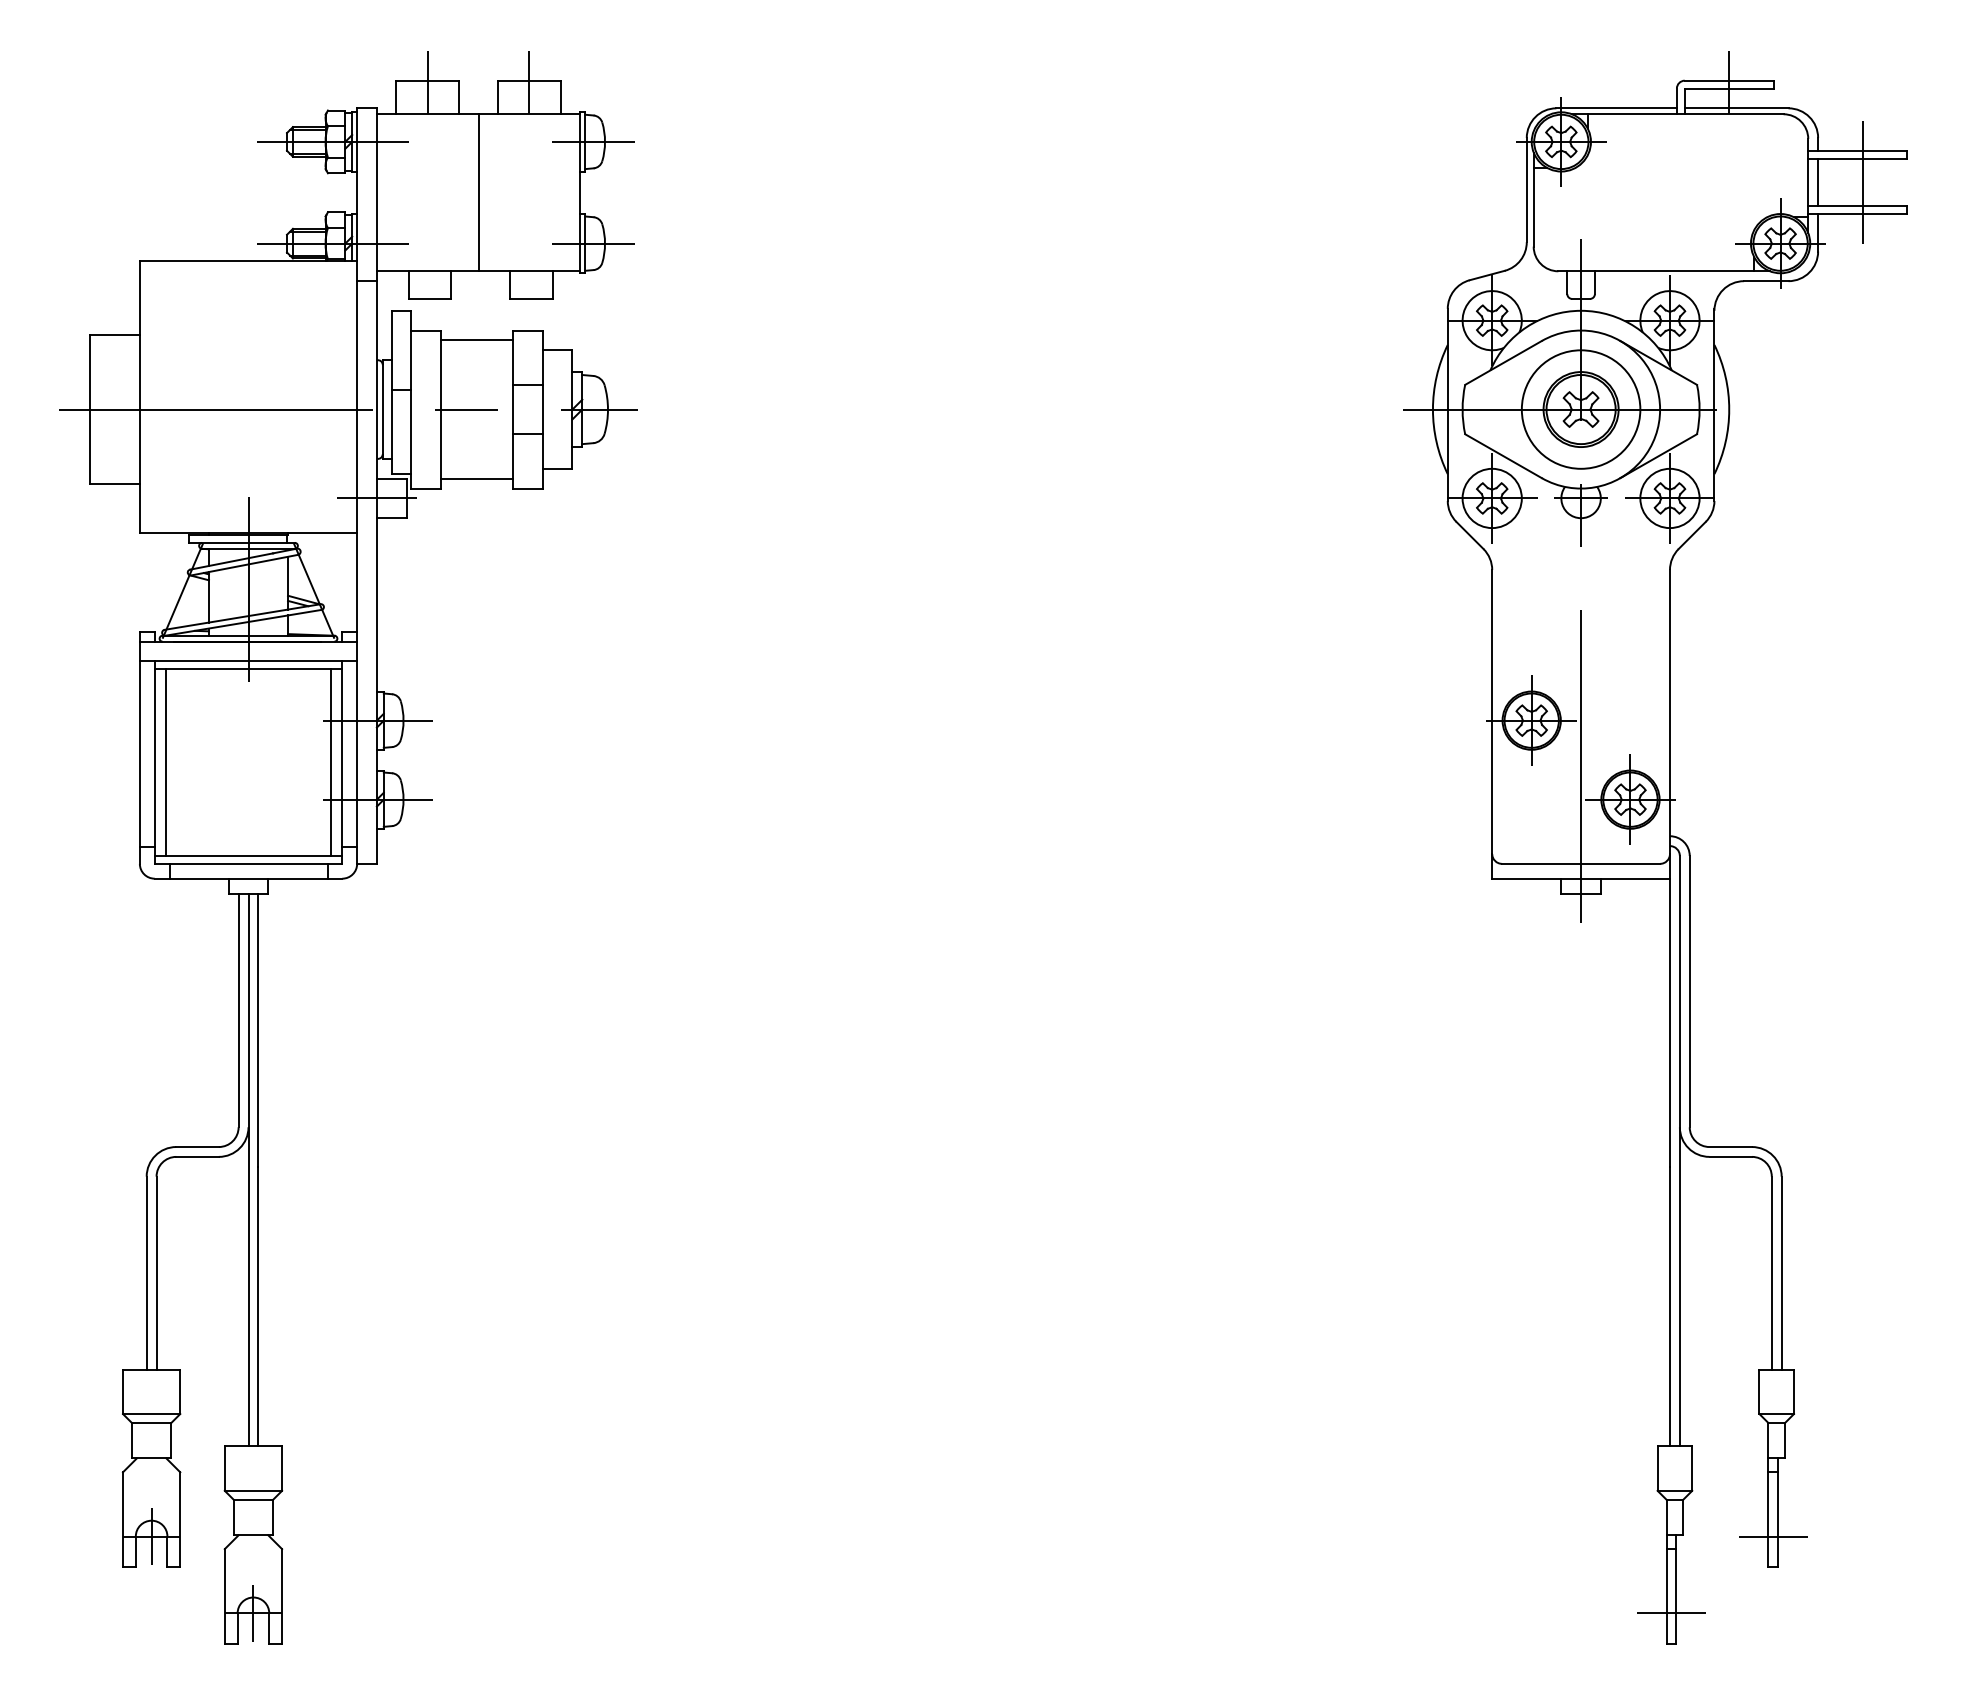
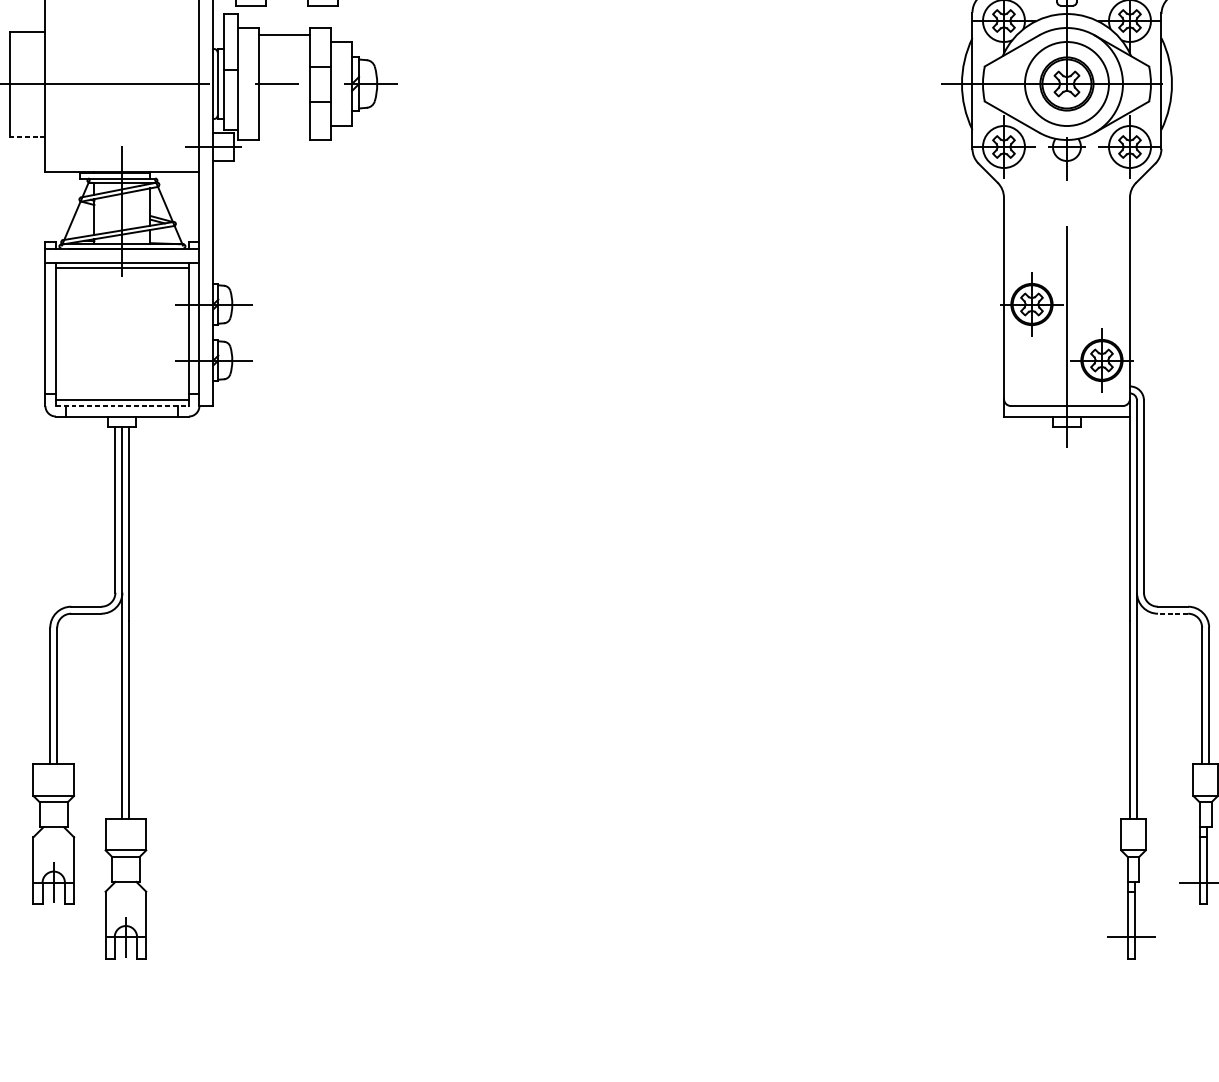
line: (477, 478) -> (284, 132), removed
line: (115, 483) -> (28, 136), solid -> dashed
line: (166, 762) -> (64, 334), removed
line: (330, 762) -> (180, 334), removed
line: (248, 863) -> (122, 405), solid -> dashed
line: (1730, 1156) -> (1172, 613), solid -> dashed

